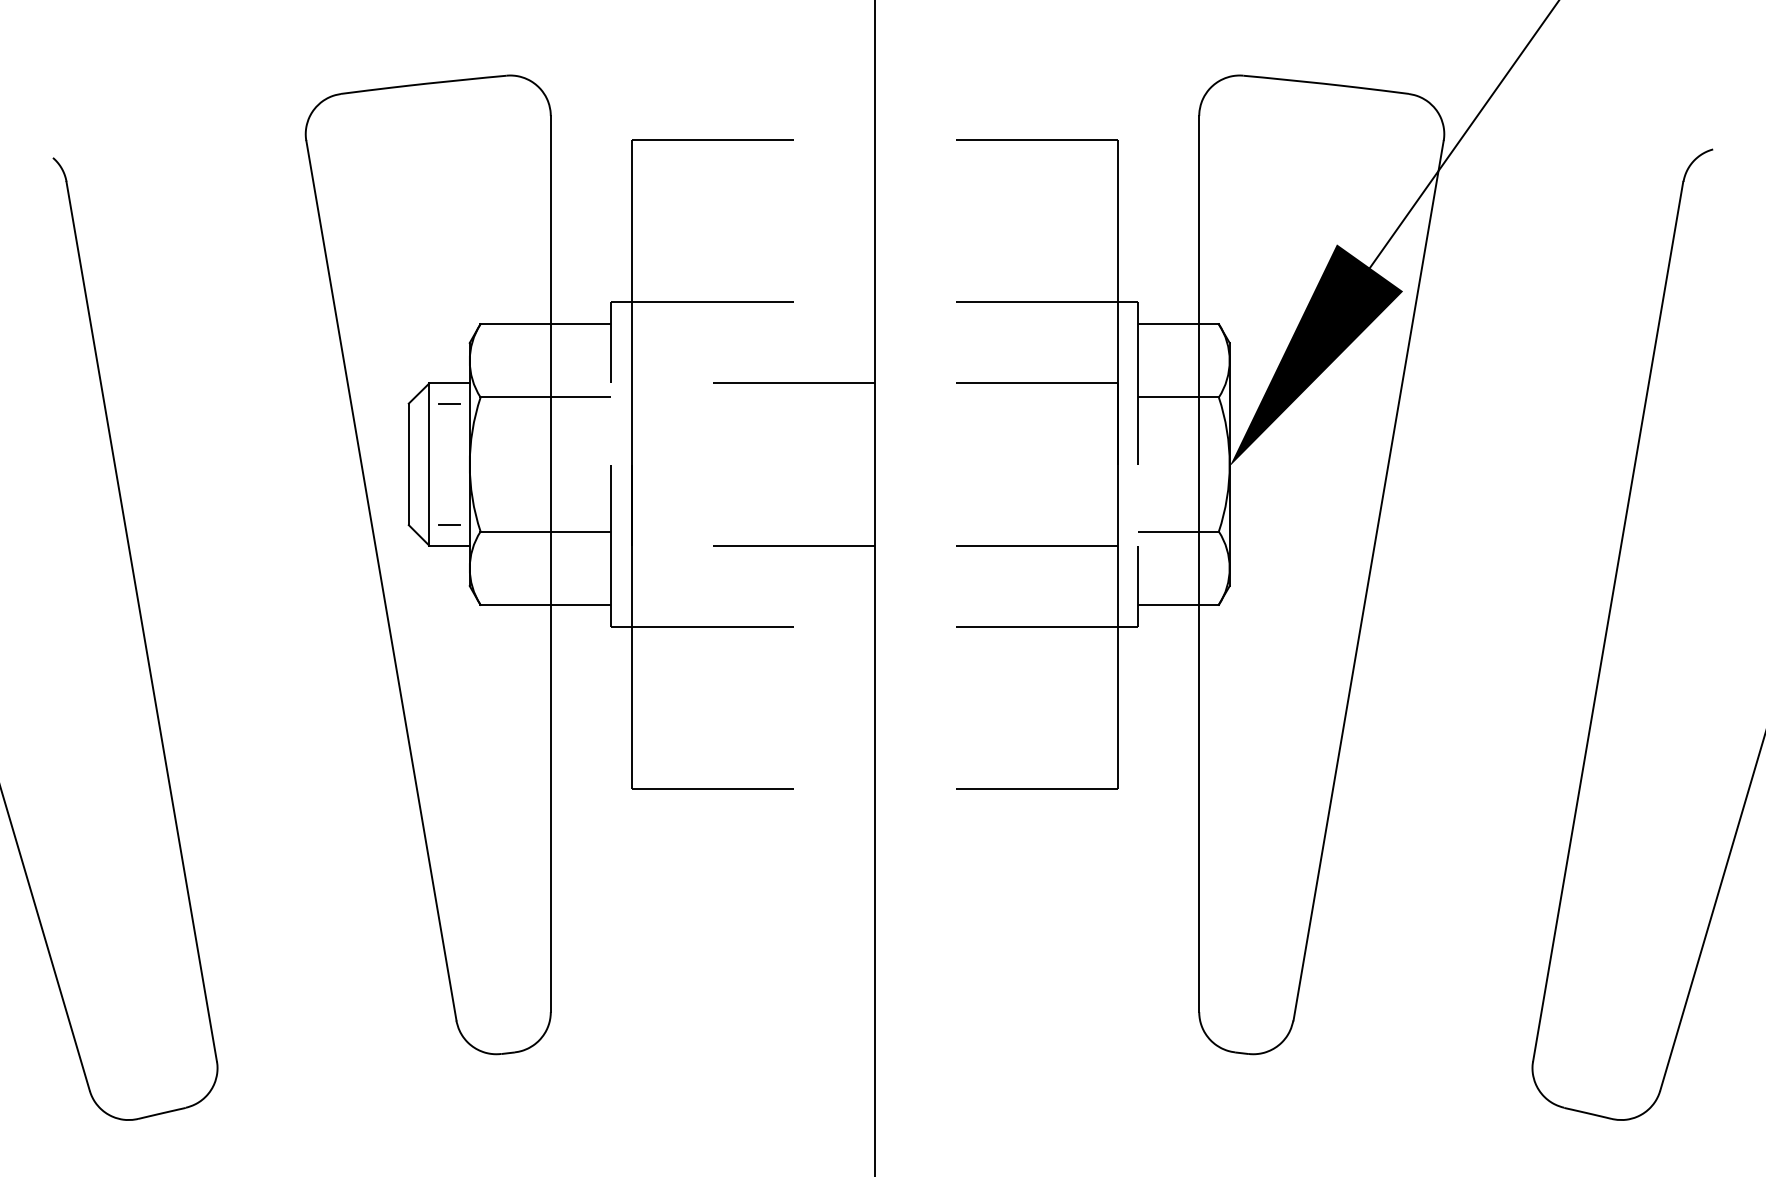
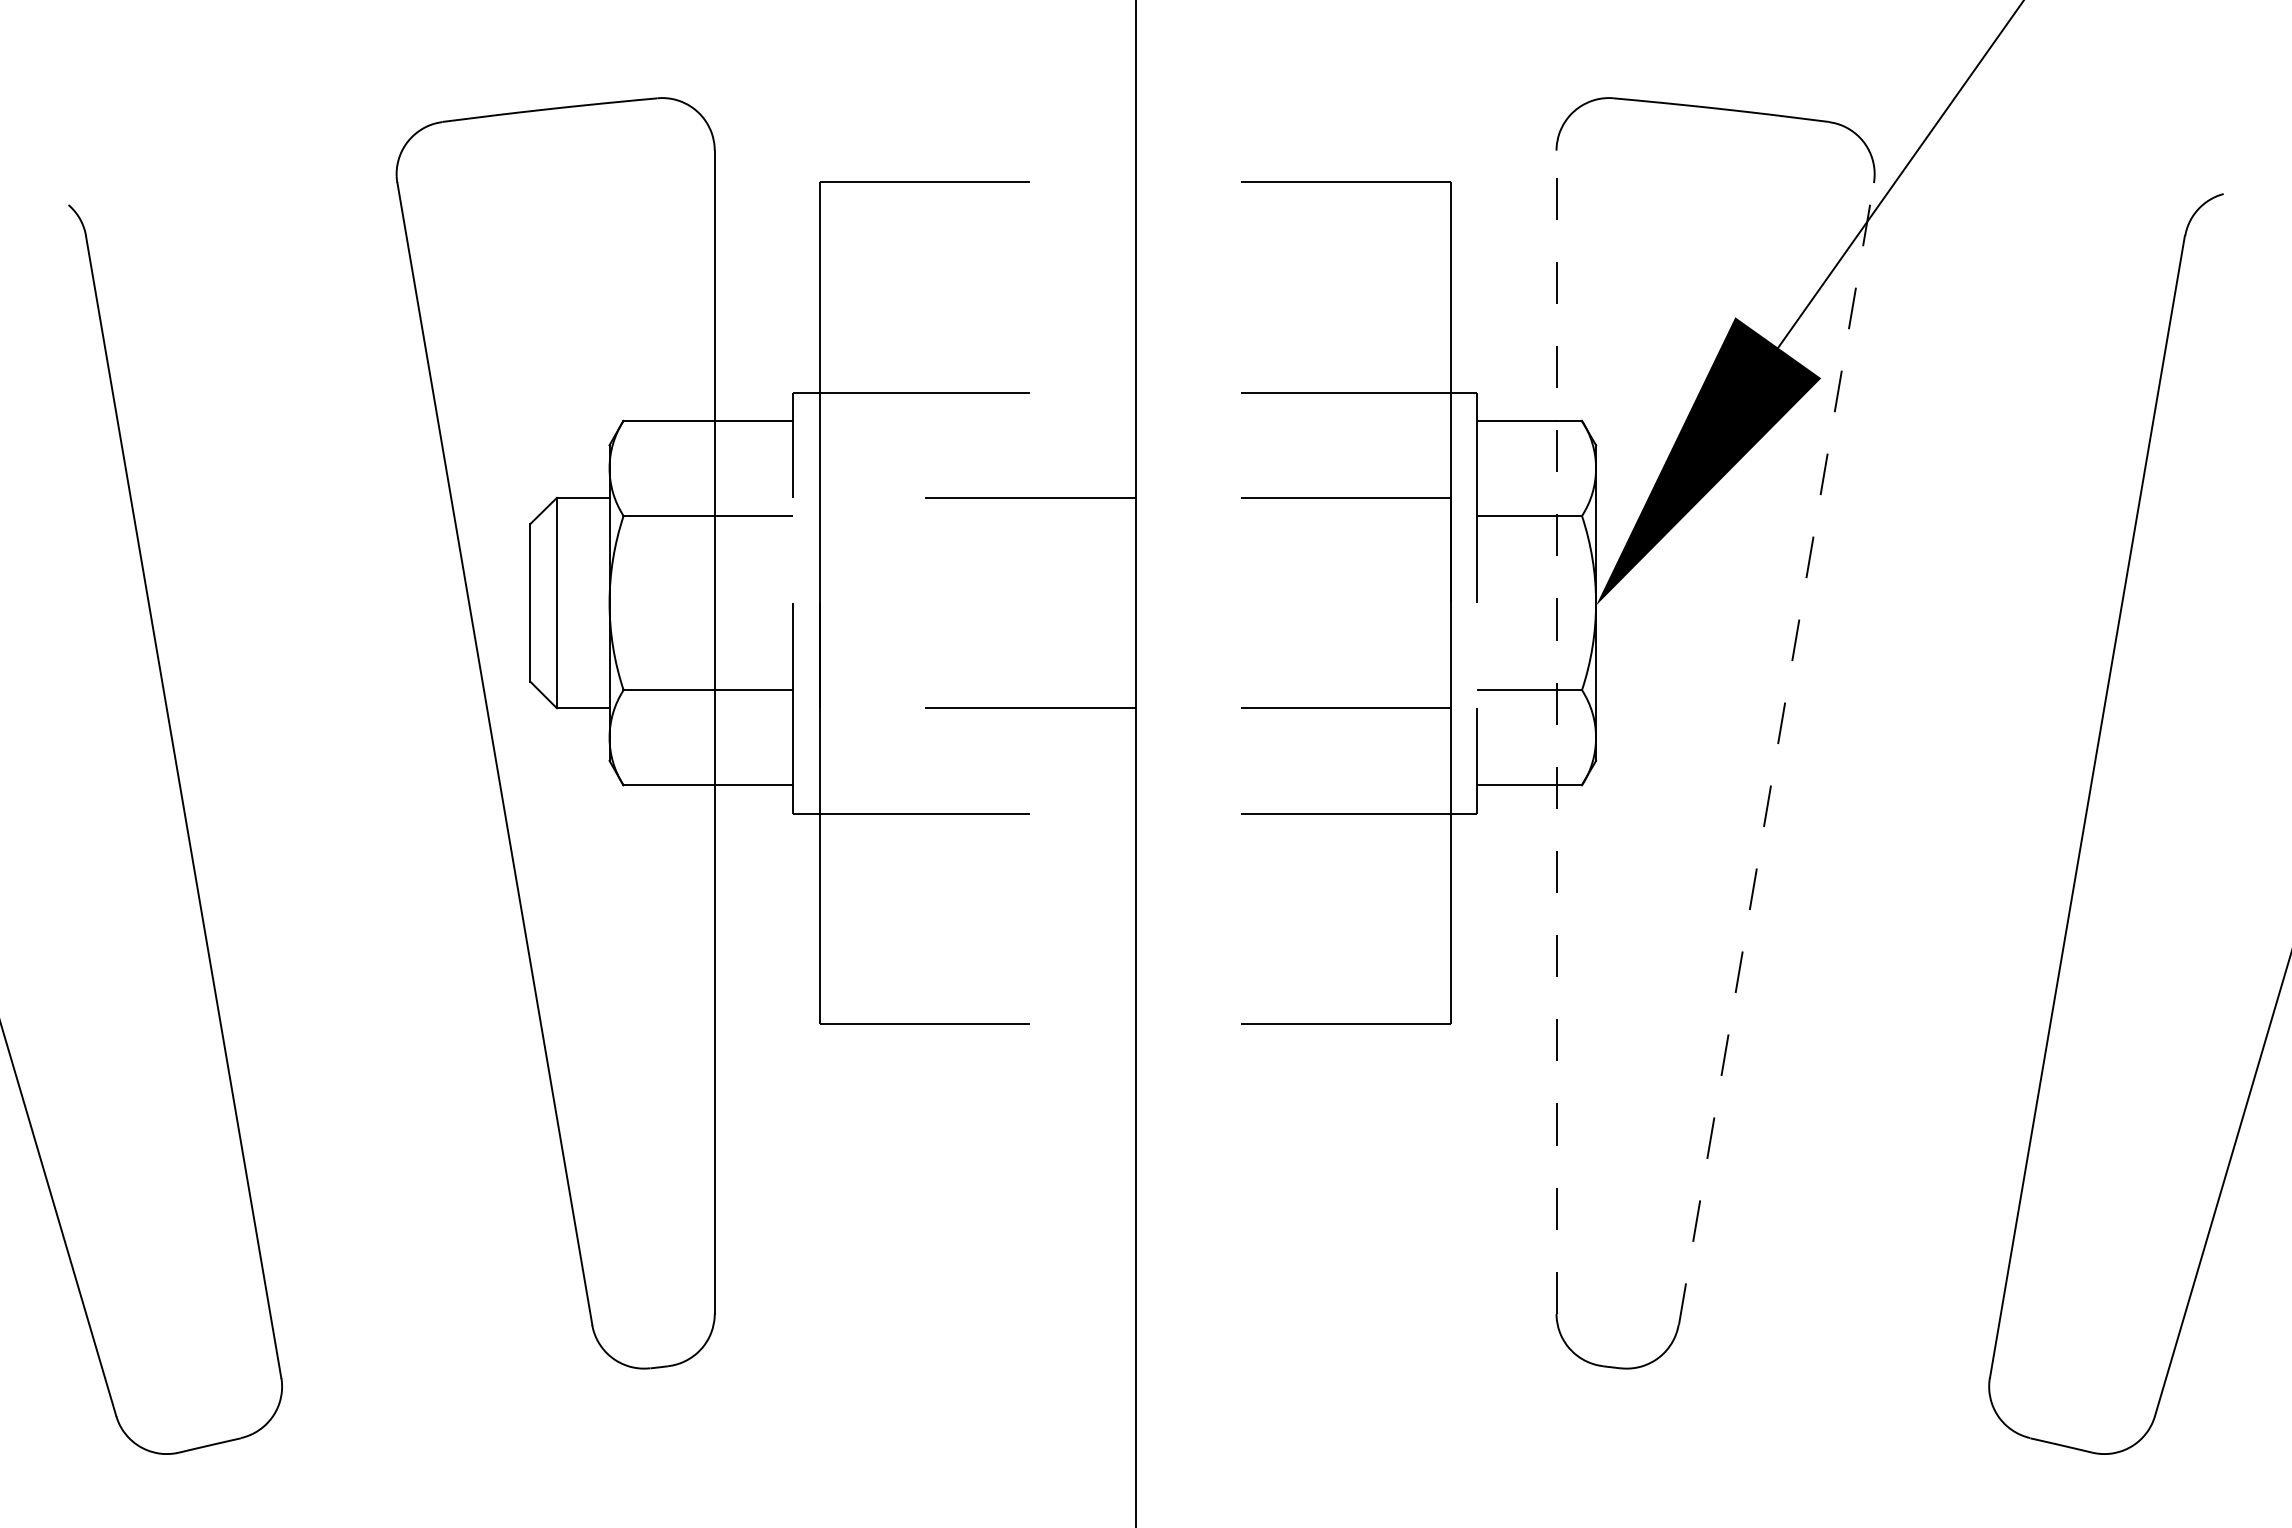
line: (449, 403) -> (583, 523), removed
line: (449, 524) -> (583, 681), removed
line: (1199, 564) -> (1556, 732), solid -> dashed
line: (1368, 580) -> (1776, 753), solid -> dashed

